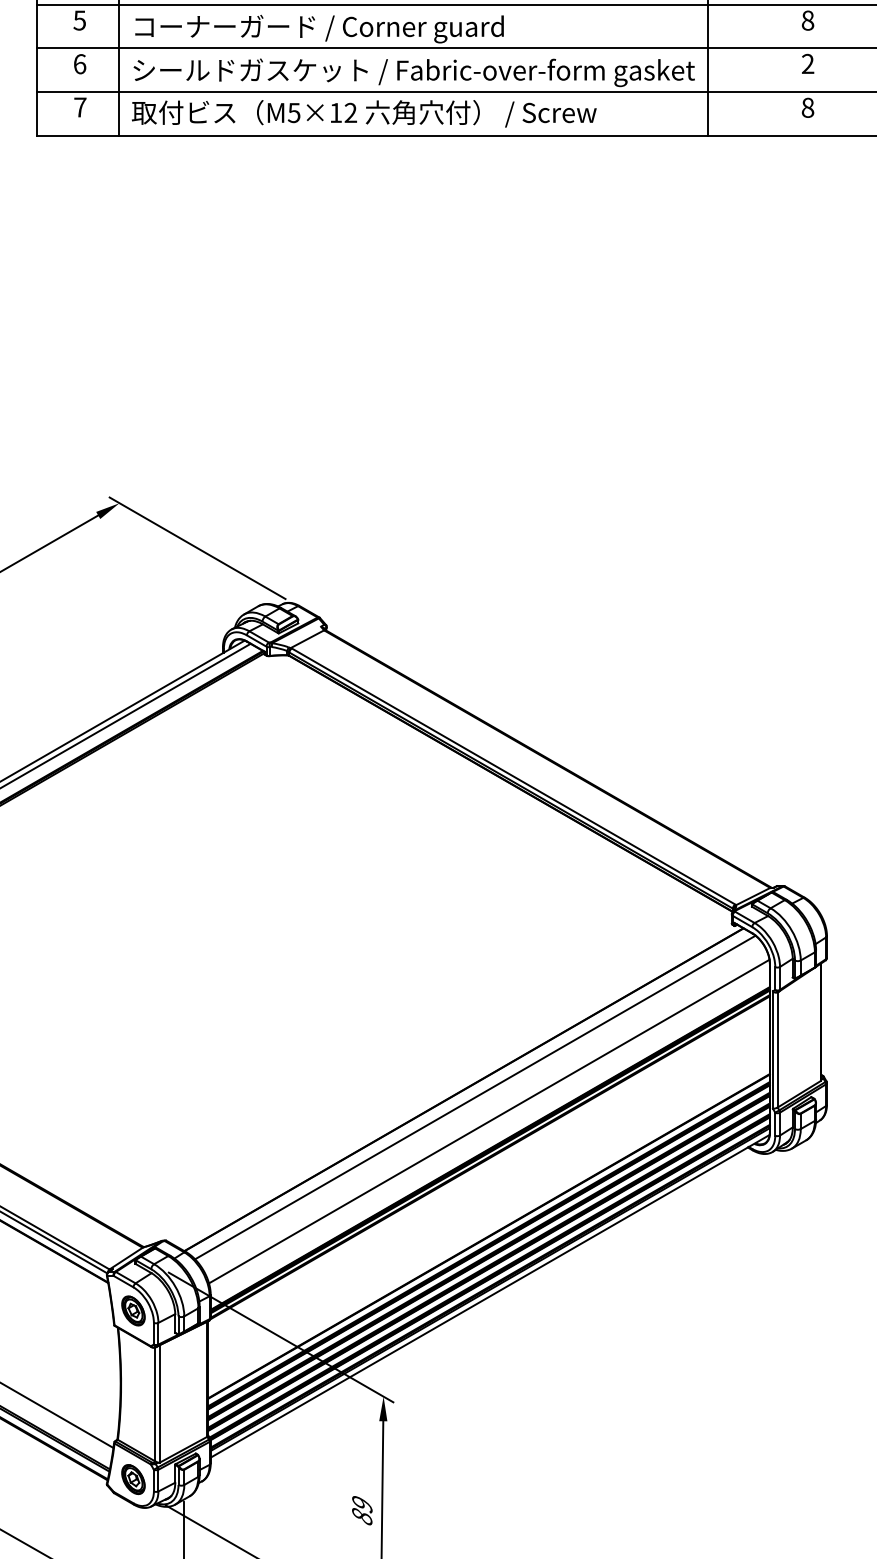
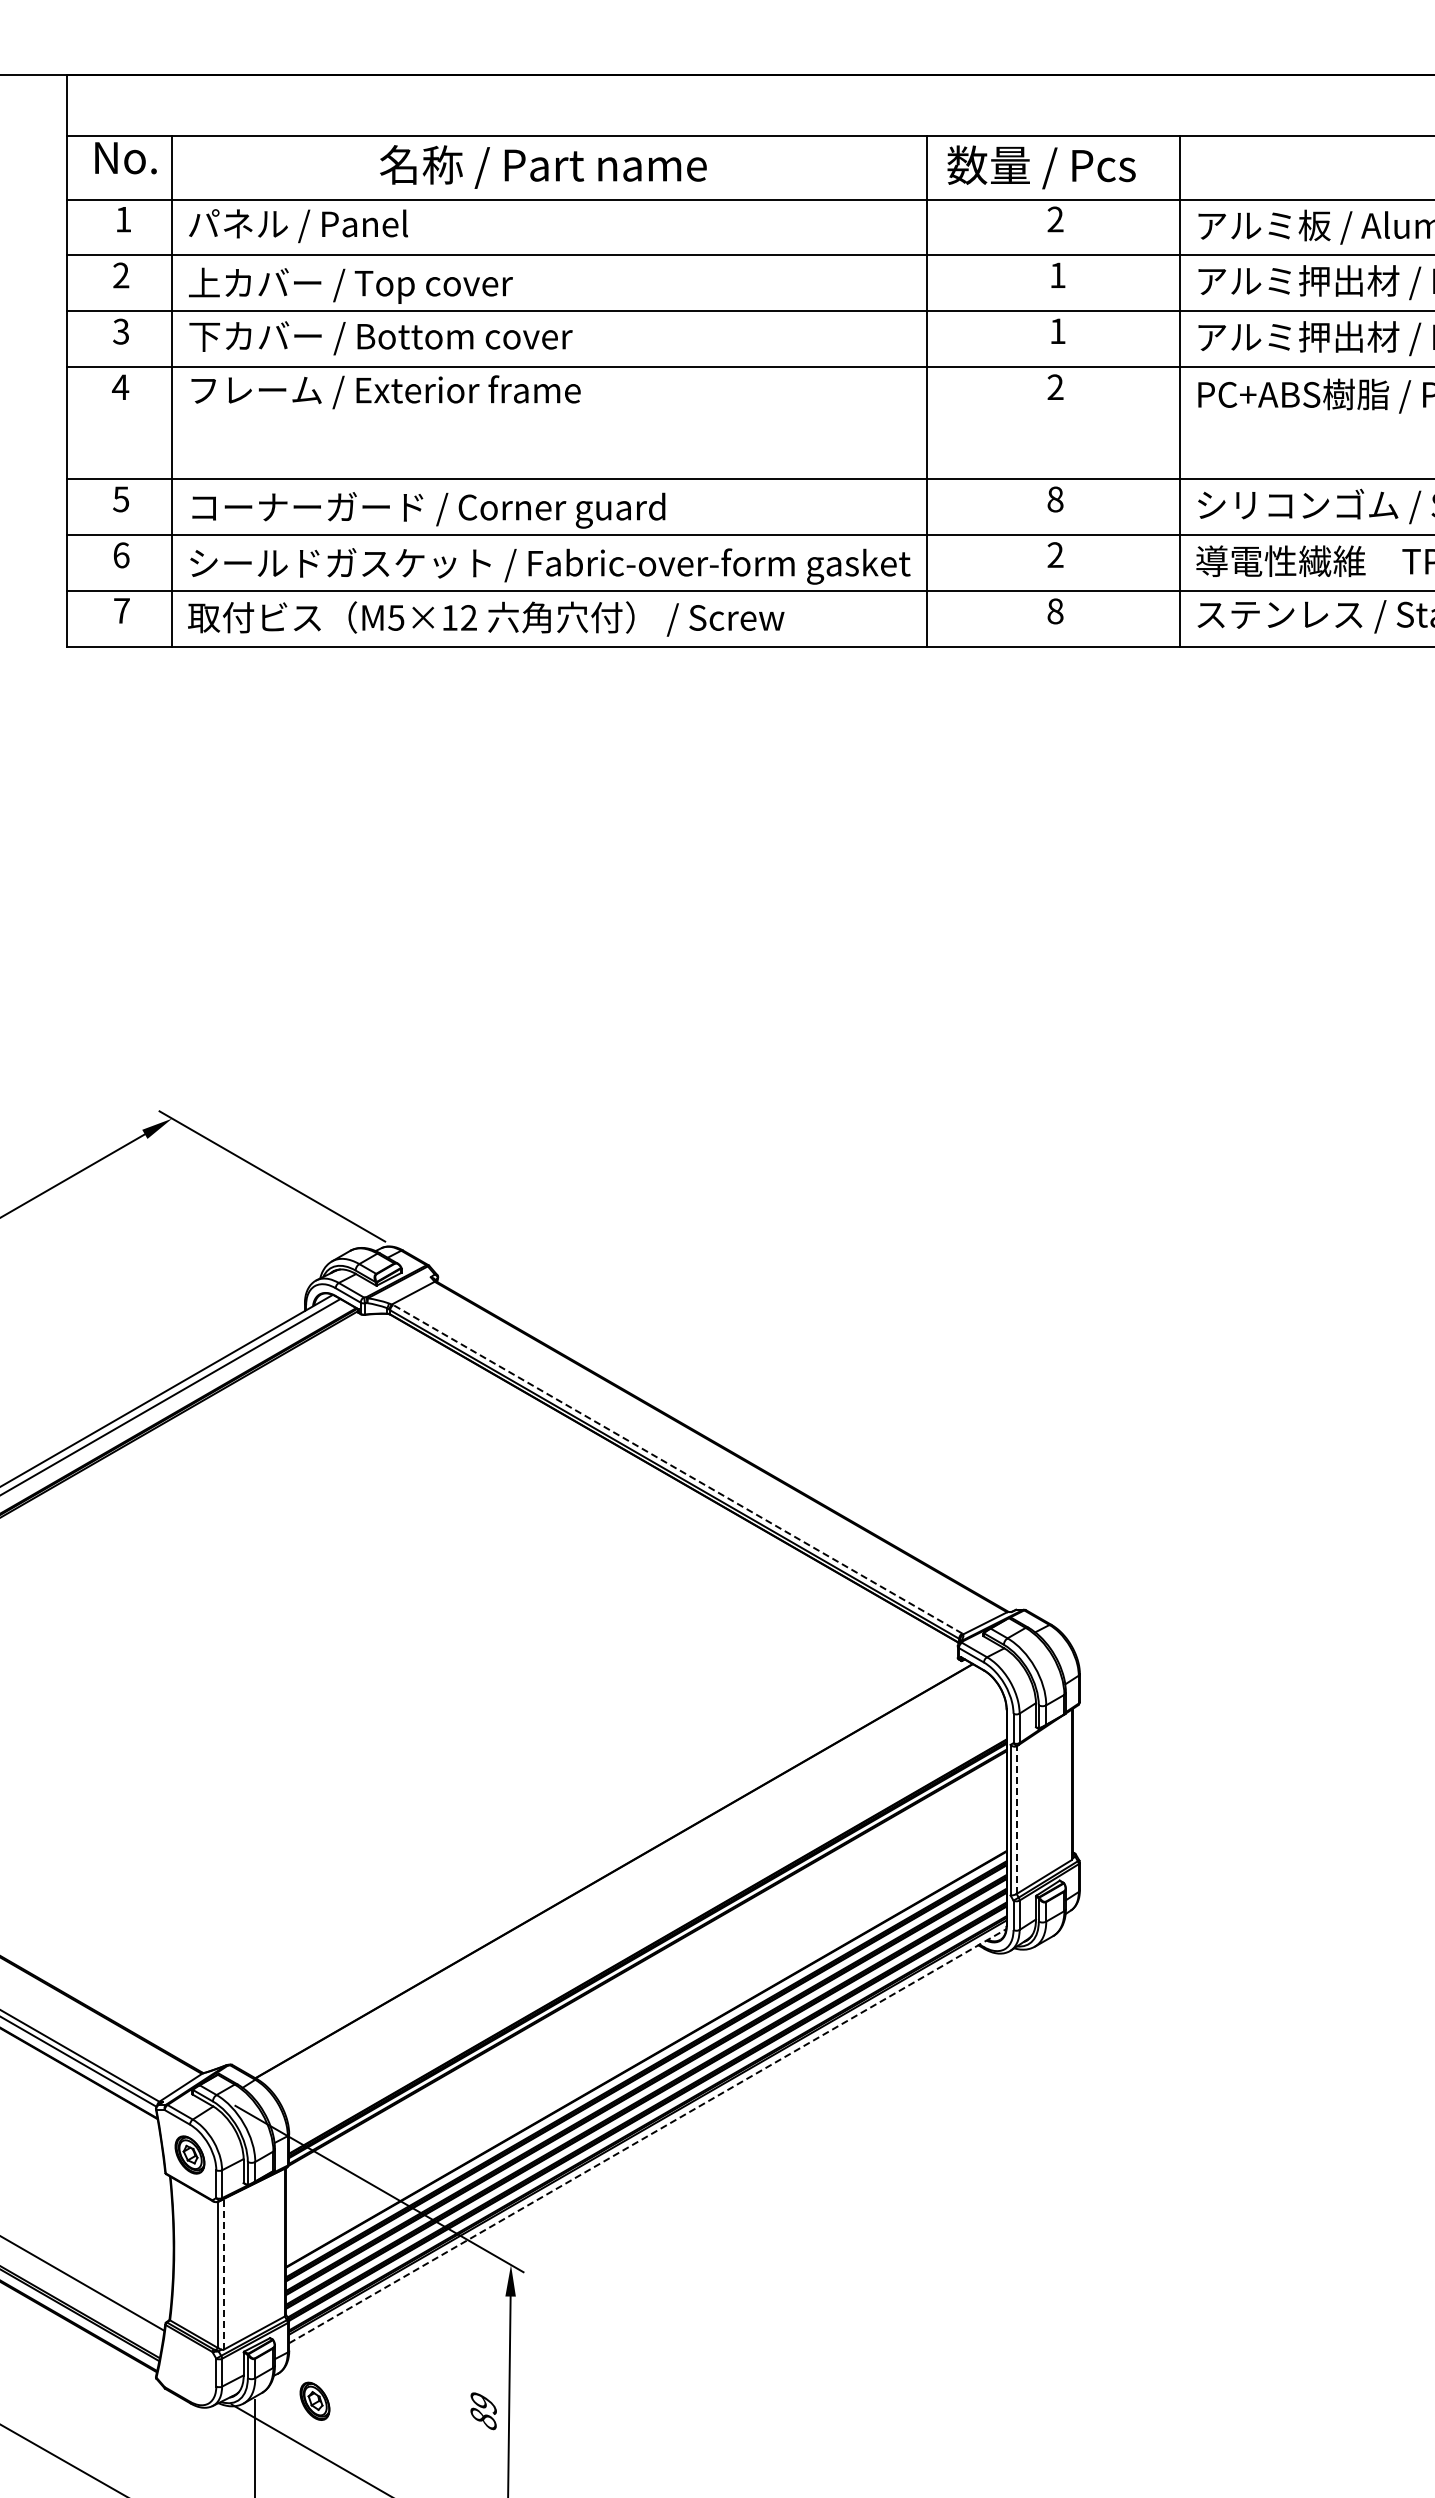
line: (513, 776) -> (677, 1469), solid -> dashed
line: (777, 1050) -> (1016, 1820), solid -> dashed
line: (475, 1097) -> (628, 1880), removed
line: (489, 1121) -> (646, 1911), removed
line: (490, 1295) -> (648, 2135), solid -> dashed
line: (159, 1403) -> (223, 2273), solid -> dashed
part: (133, 1478) -> (314, 2400), moved

